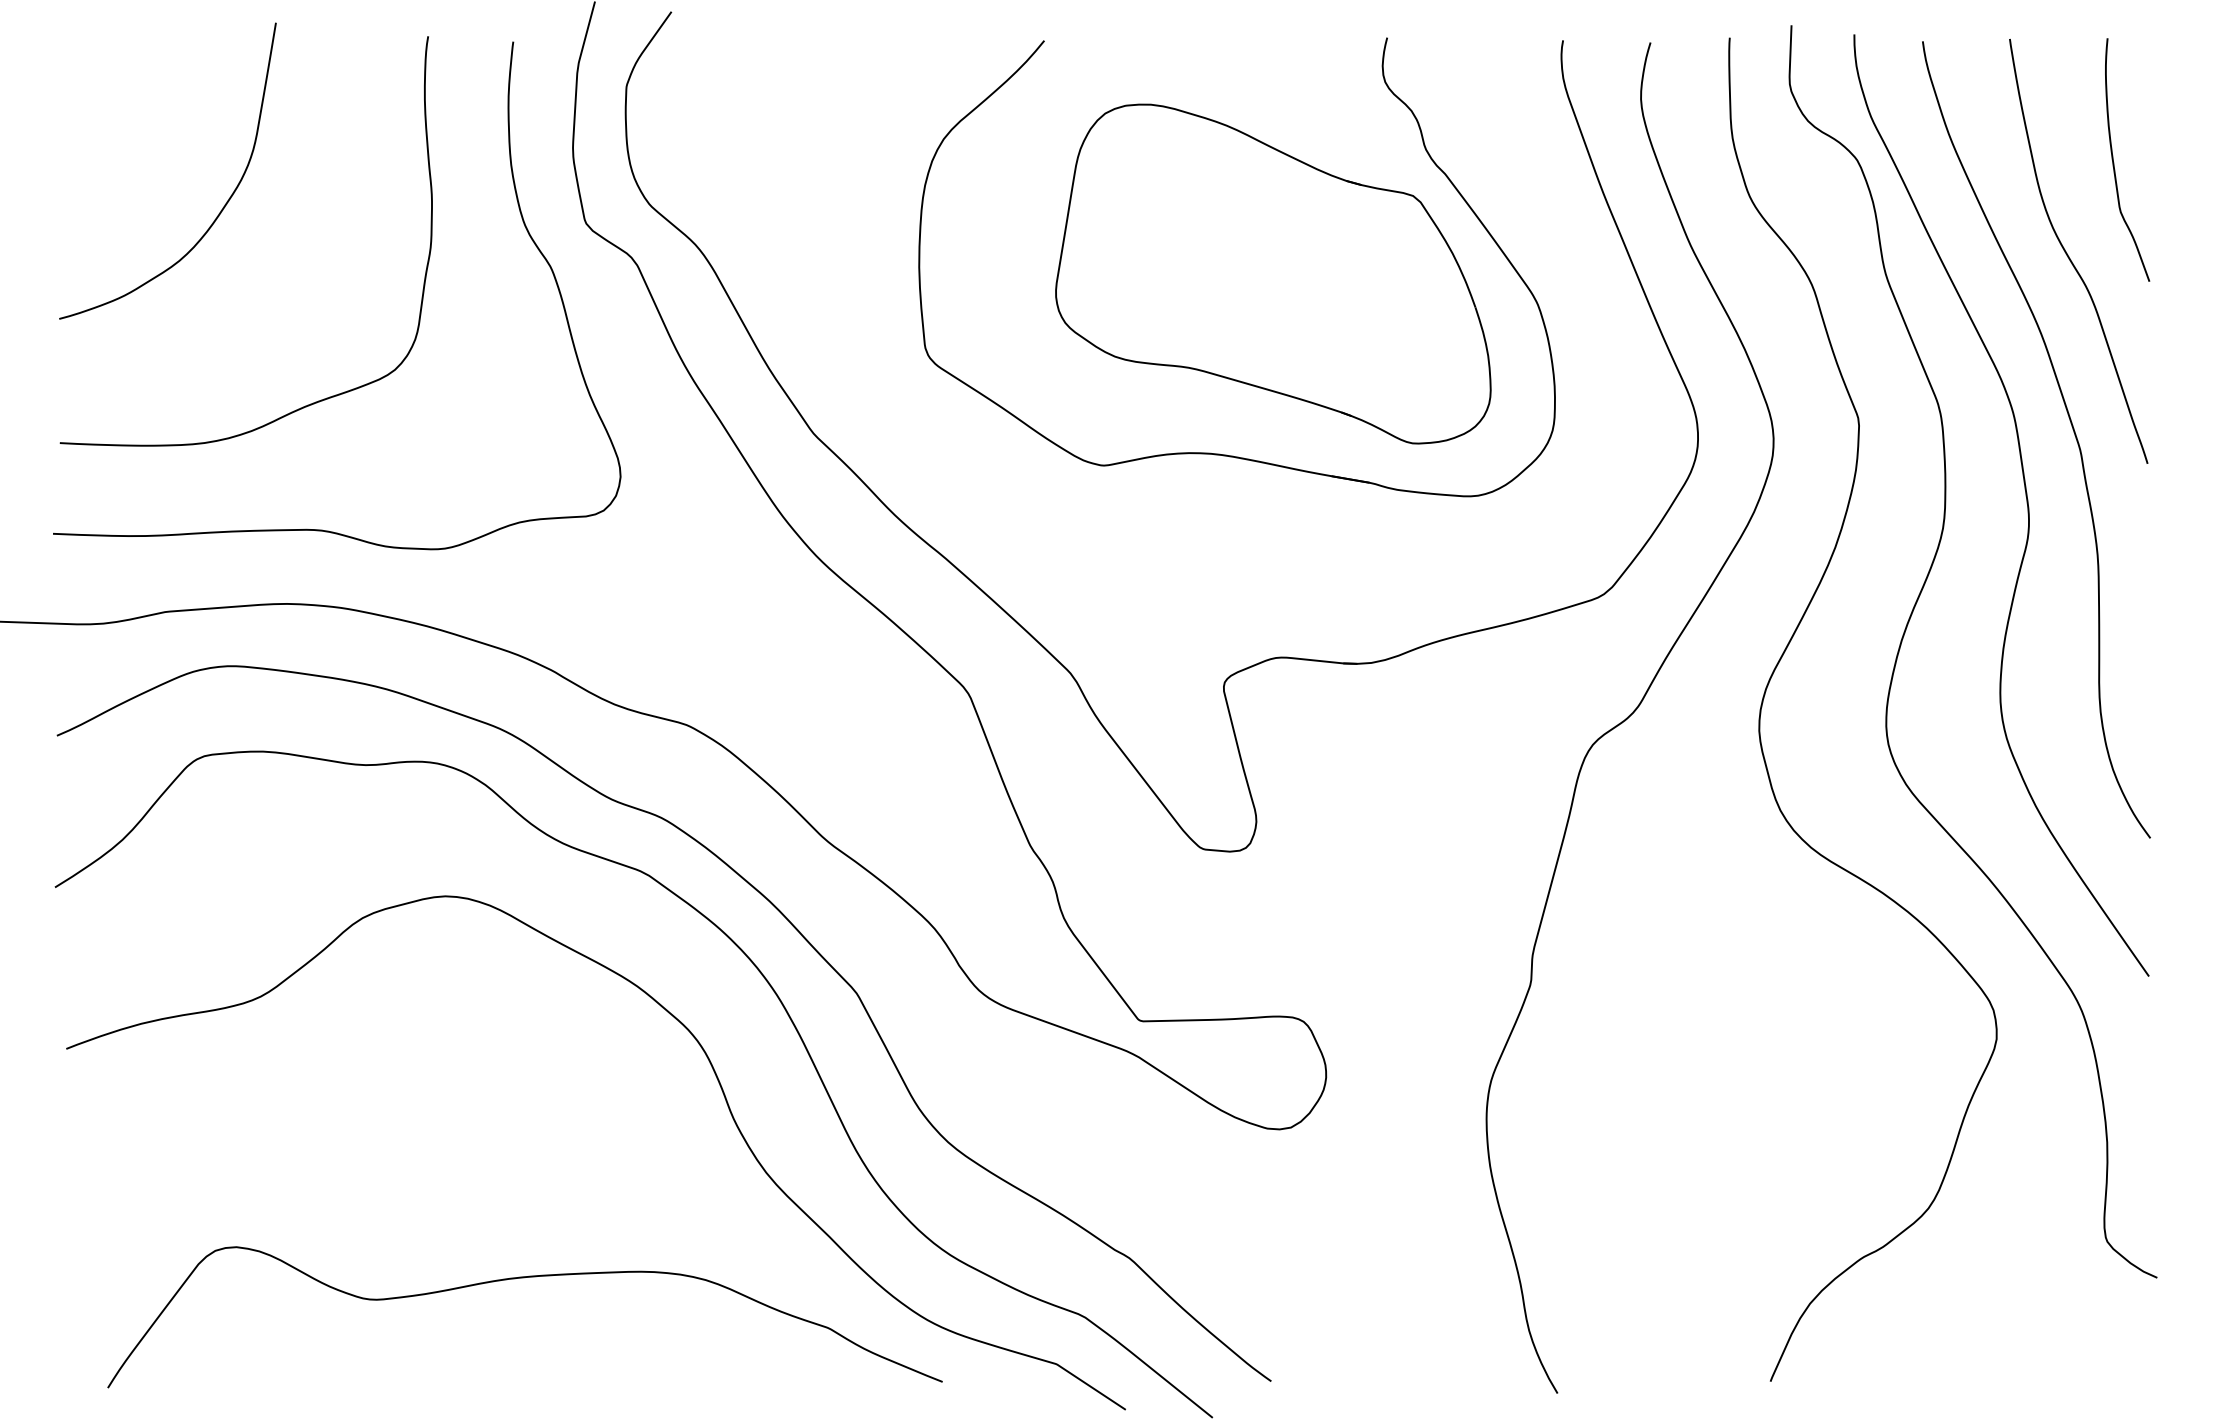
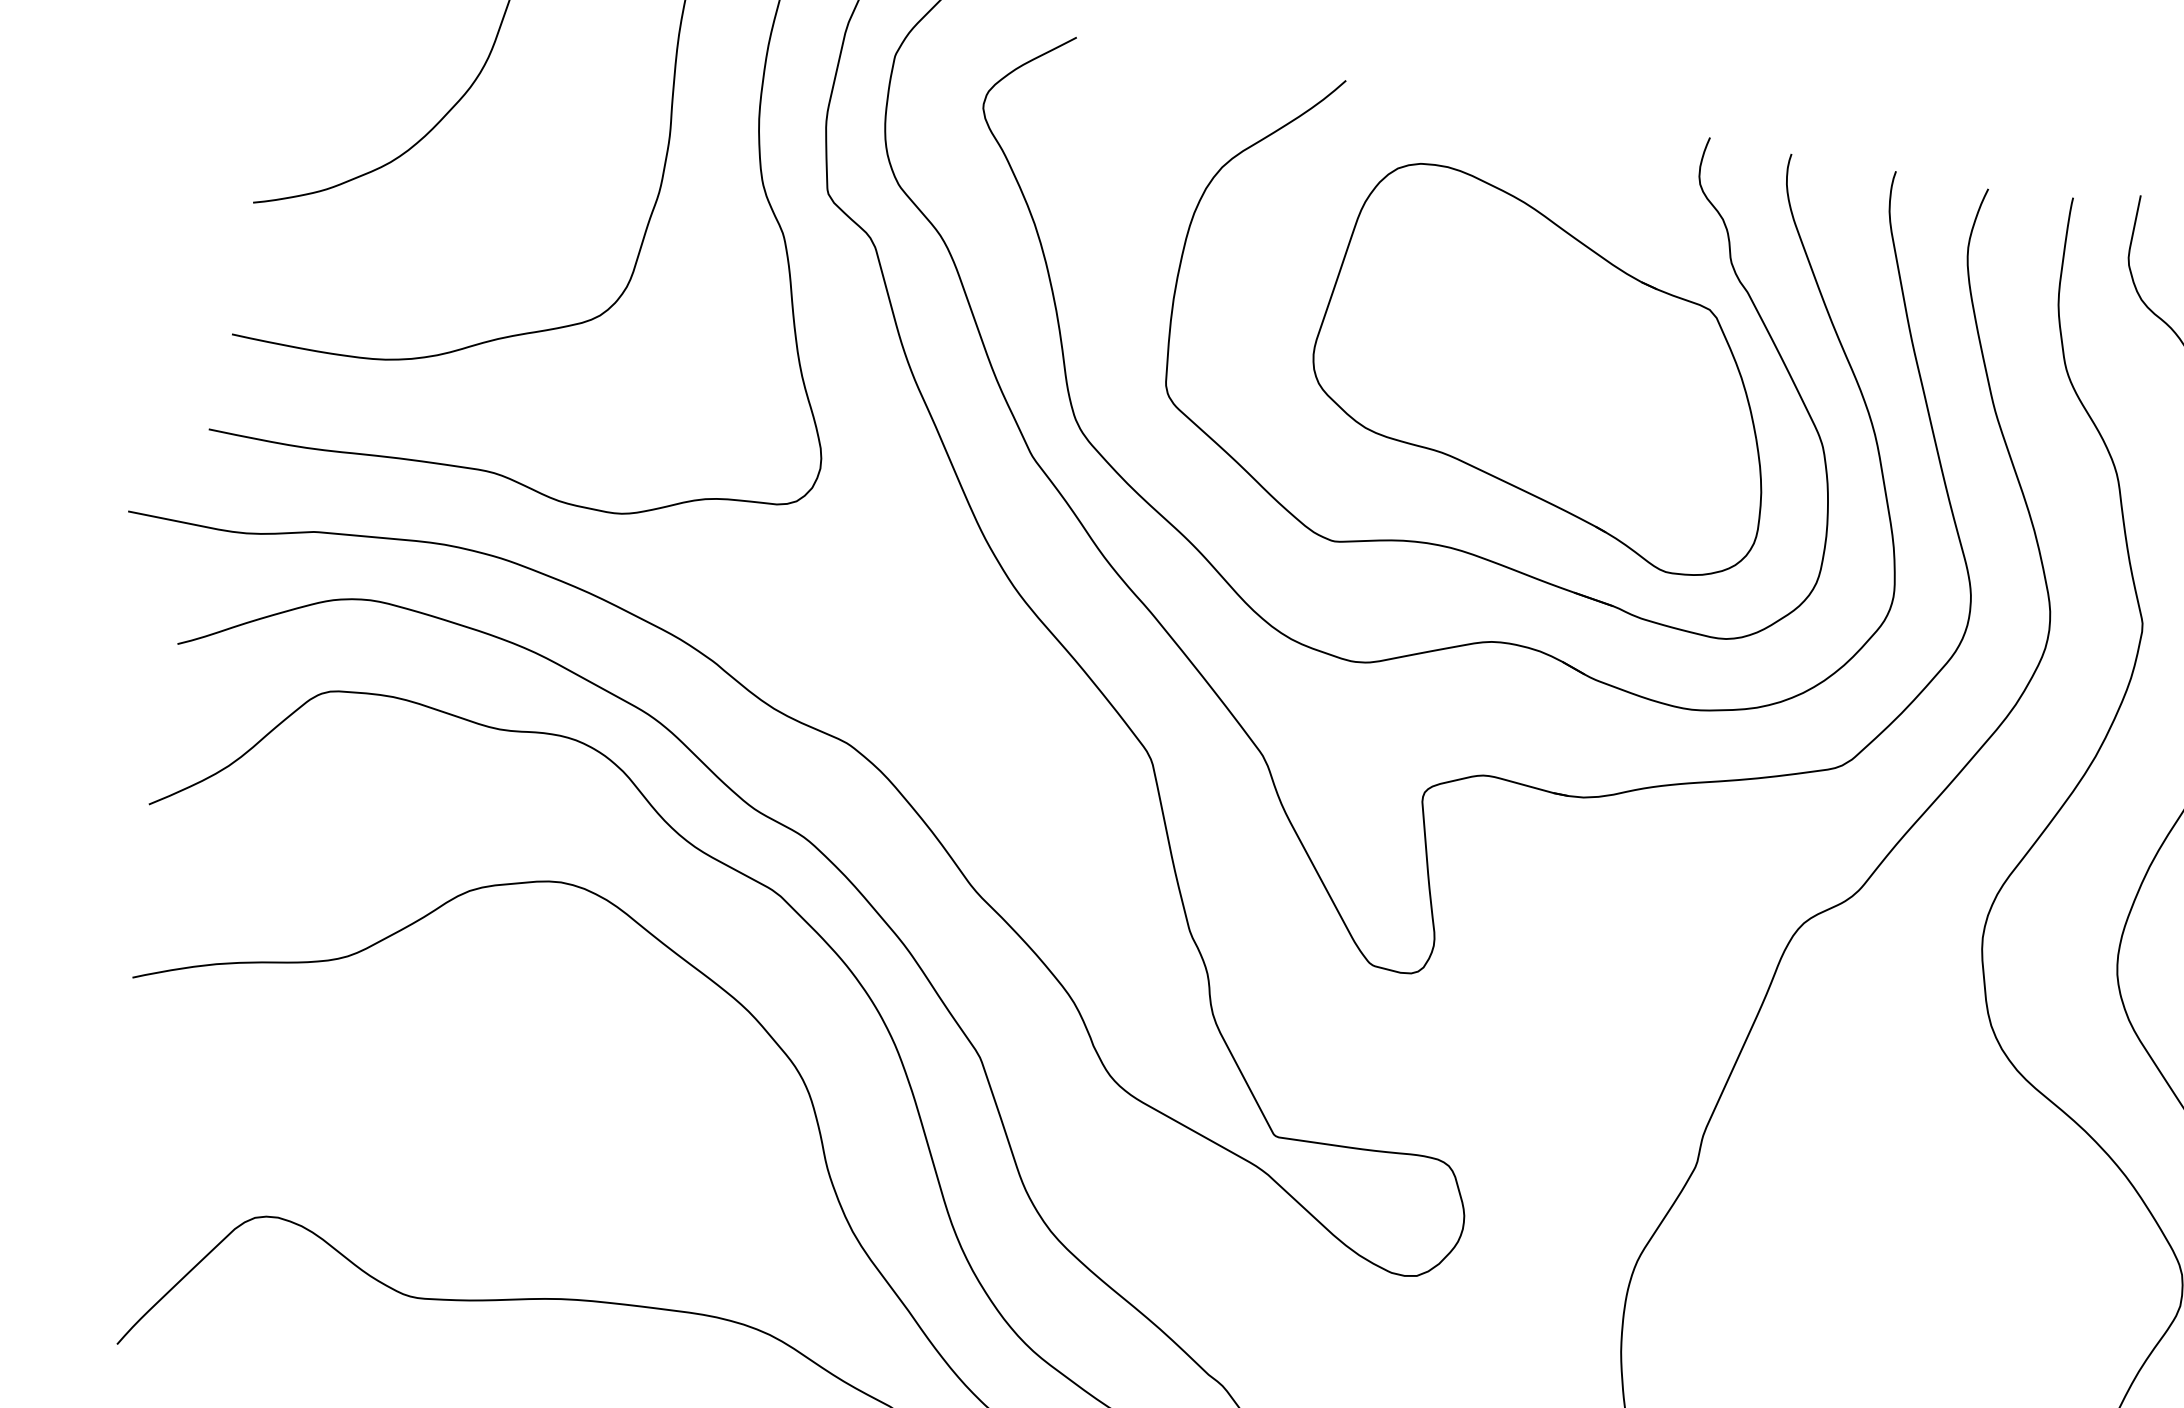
part: (1248, 536) -> (1475, 641), added

